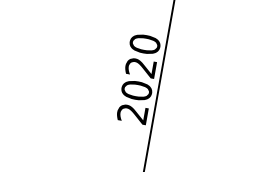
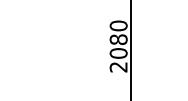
text: (140, 67) -> (118, 39), 2020 -> 2080

